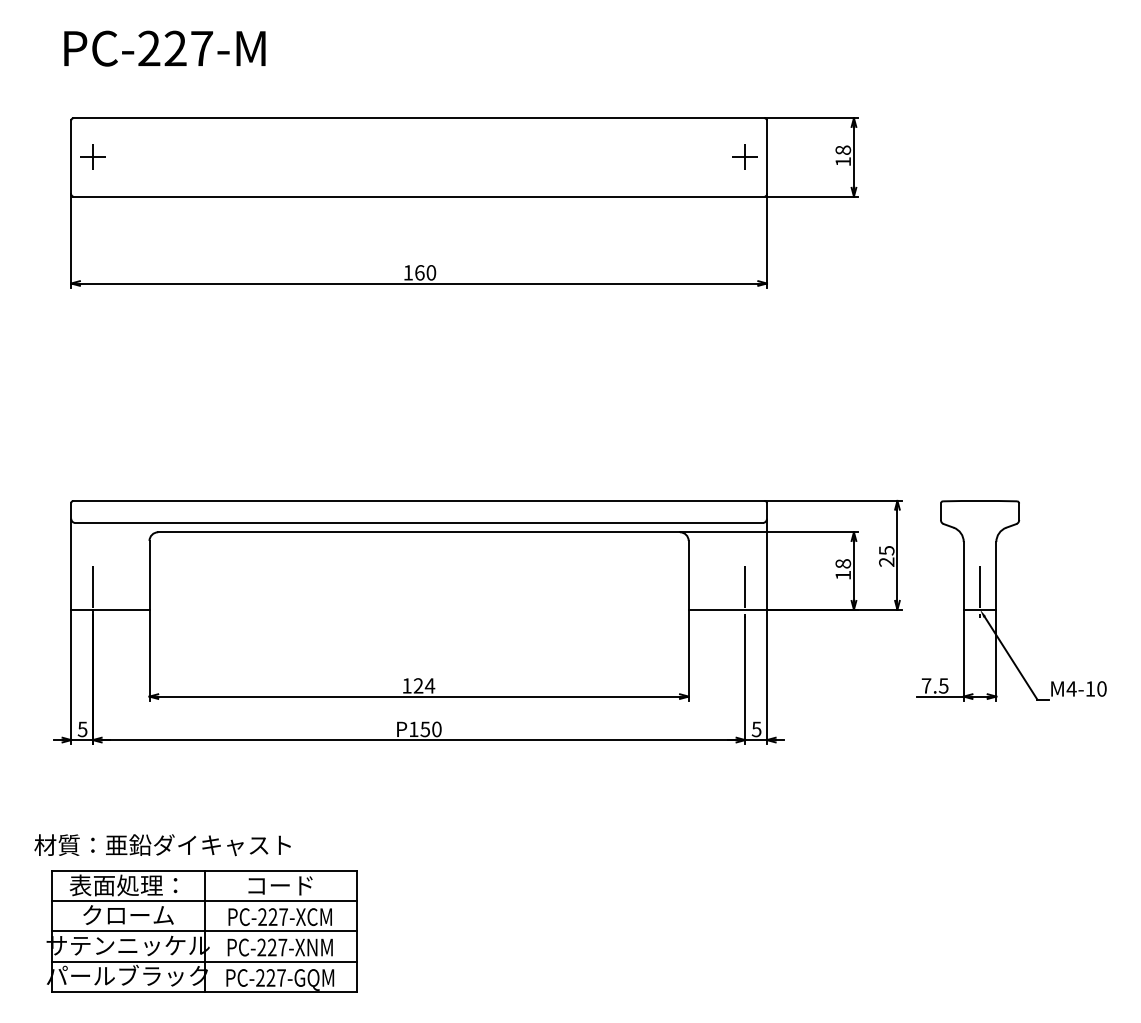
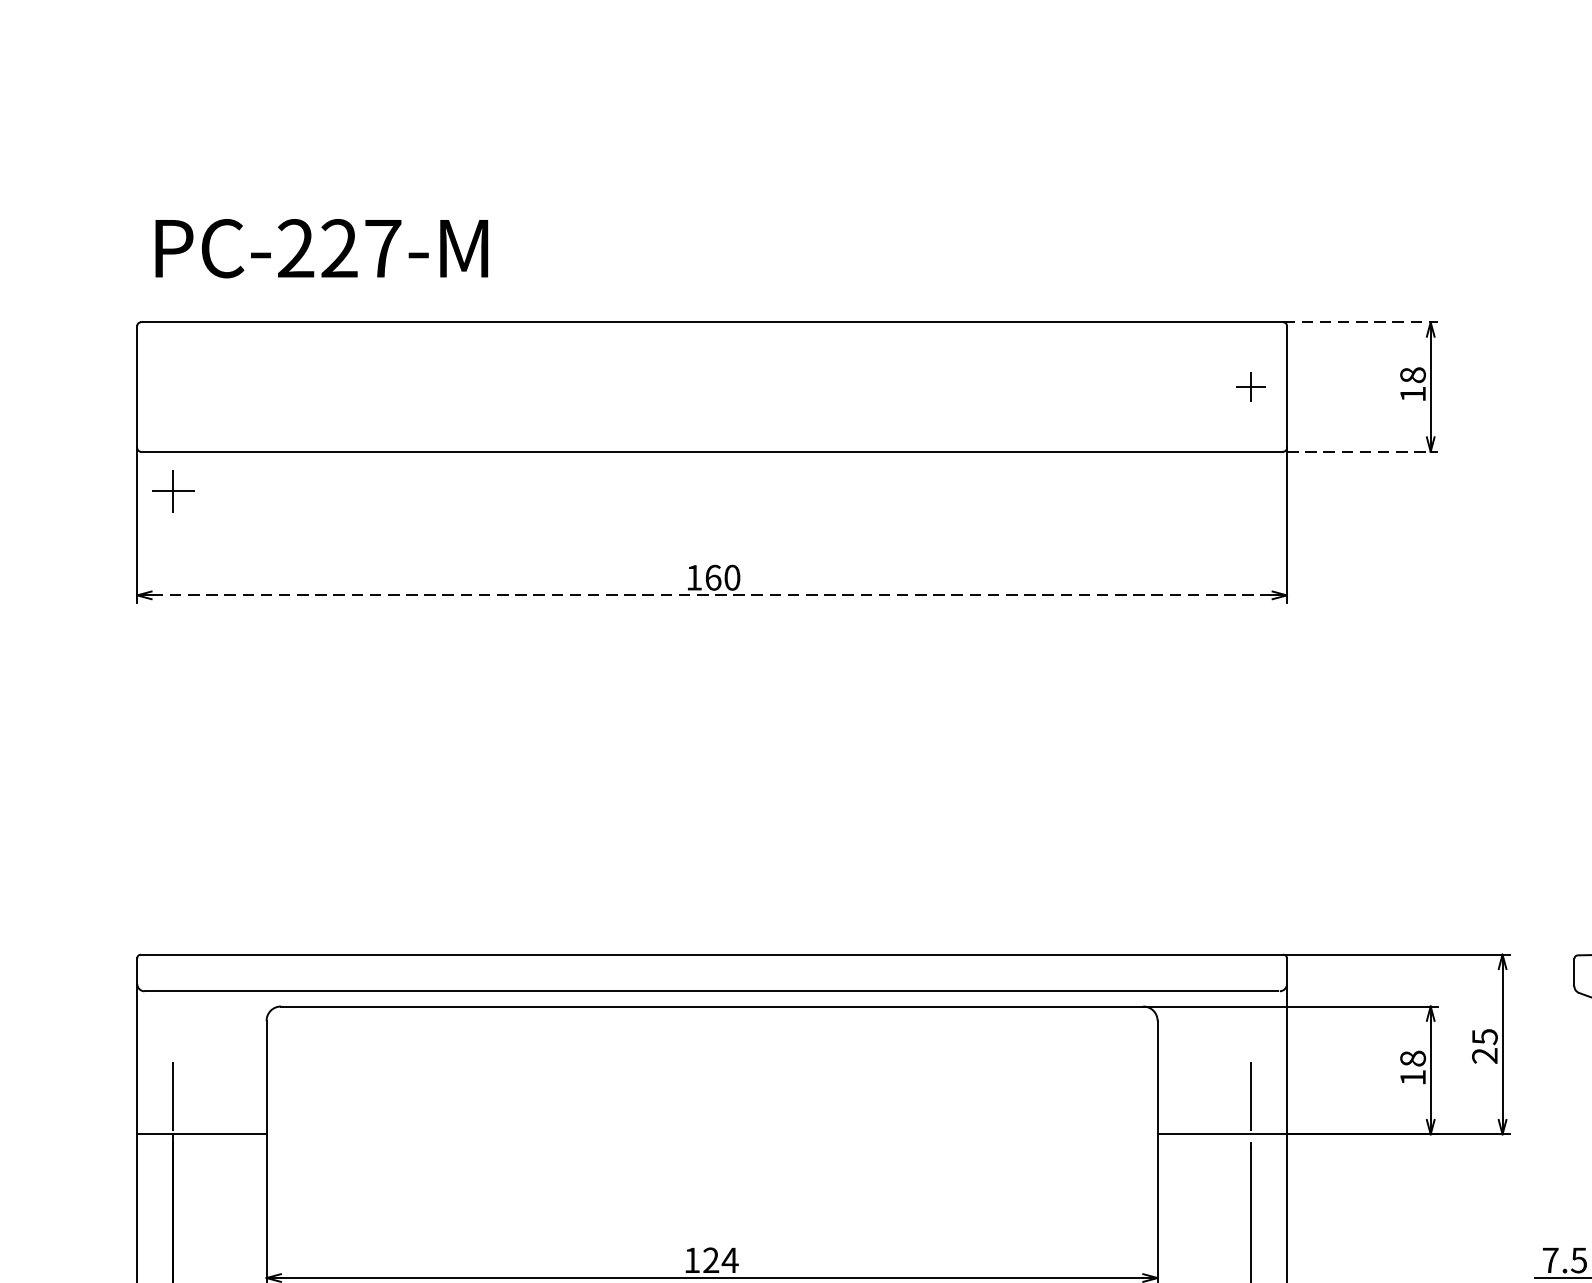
text: (164, 48) -> (321, 248), moved
line: (811, 118) -> (1360, 322), solid -> dashed
part: (92, 156) -> (172, 489), moved
part: (744, 156) -> (1249, 385), size x0.7
line: (812, 196) -> (1362, 451), solid -> dashed
line: (419, 283) -> (712, 595), solid -> dashed

